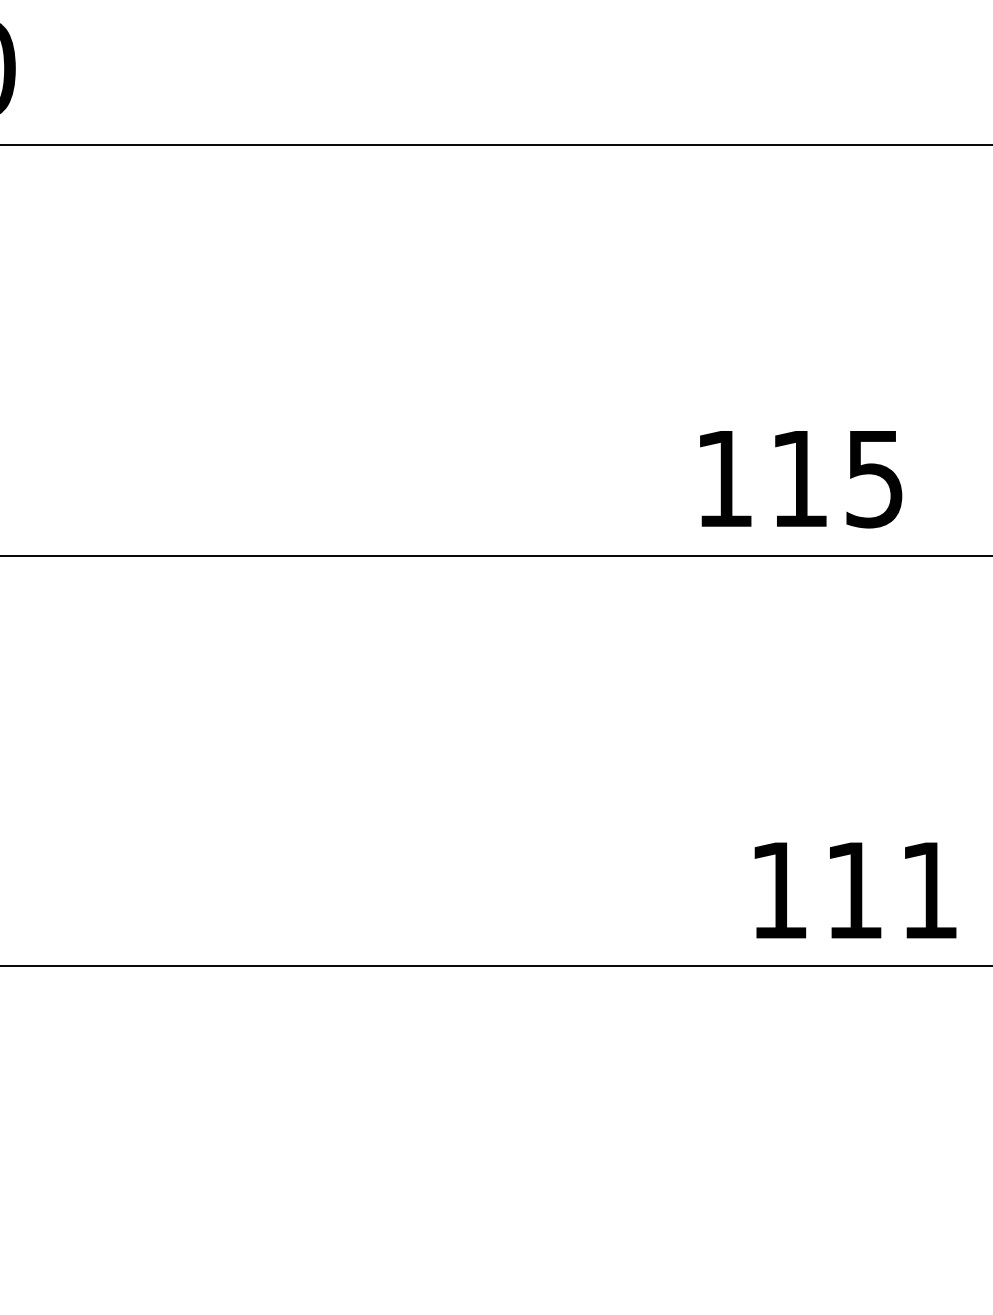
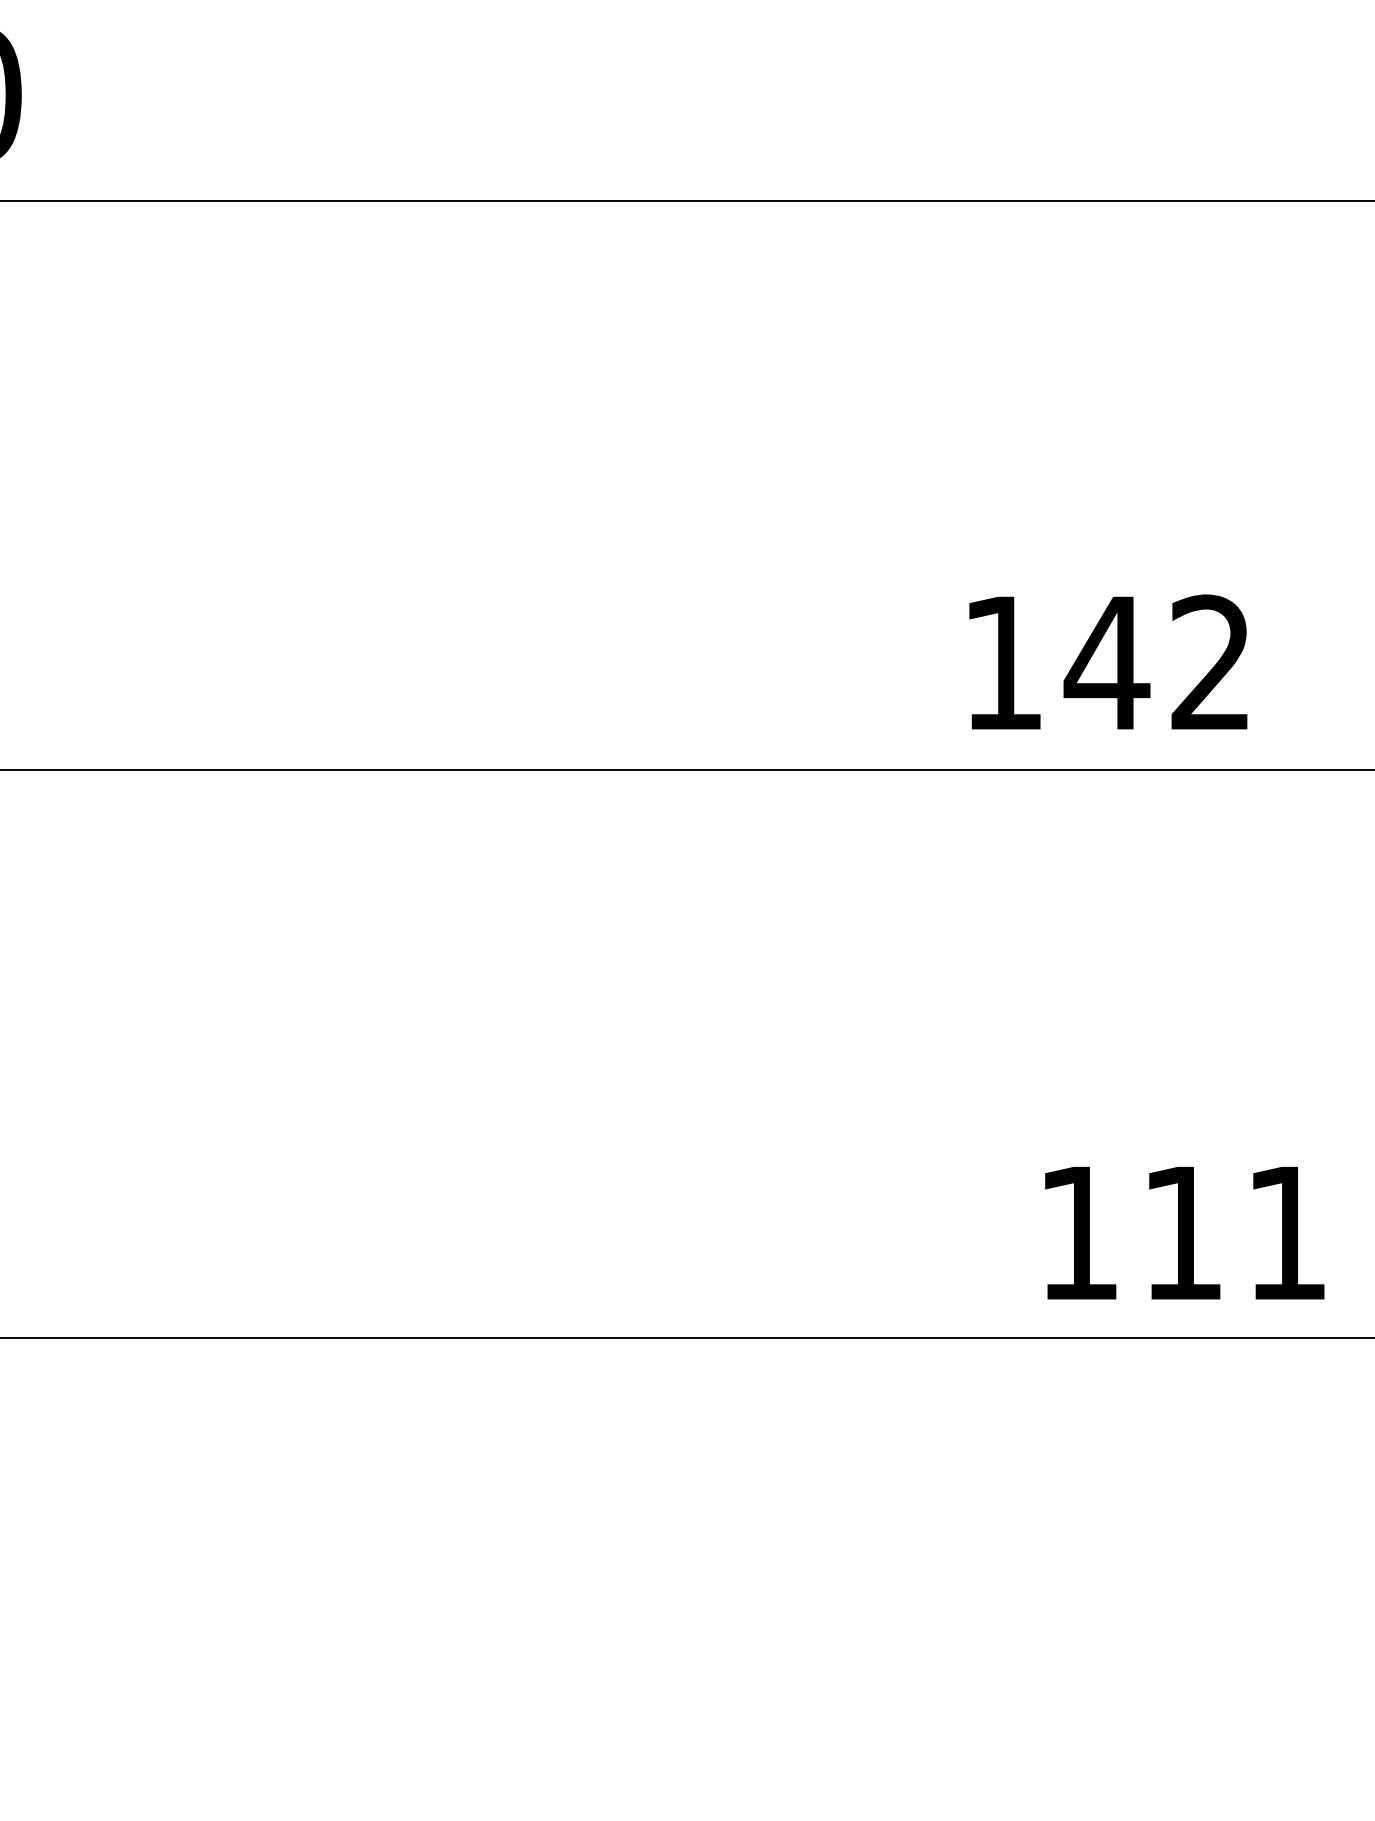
text: (835, 478) -> (1156, 662), 115 -> 142

